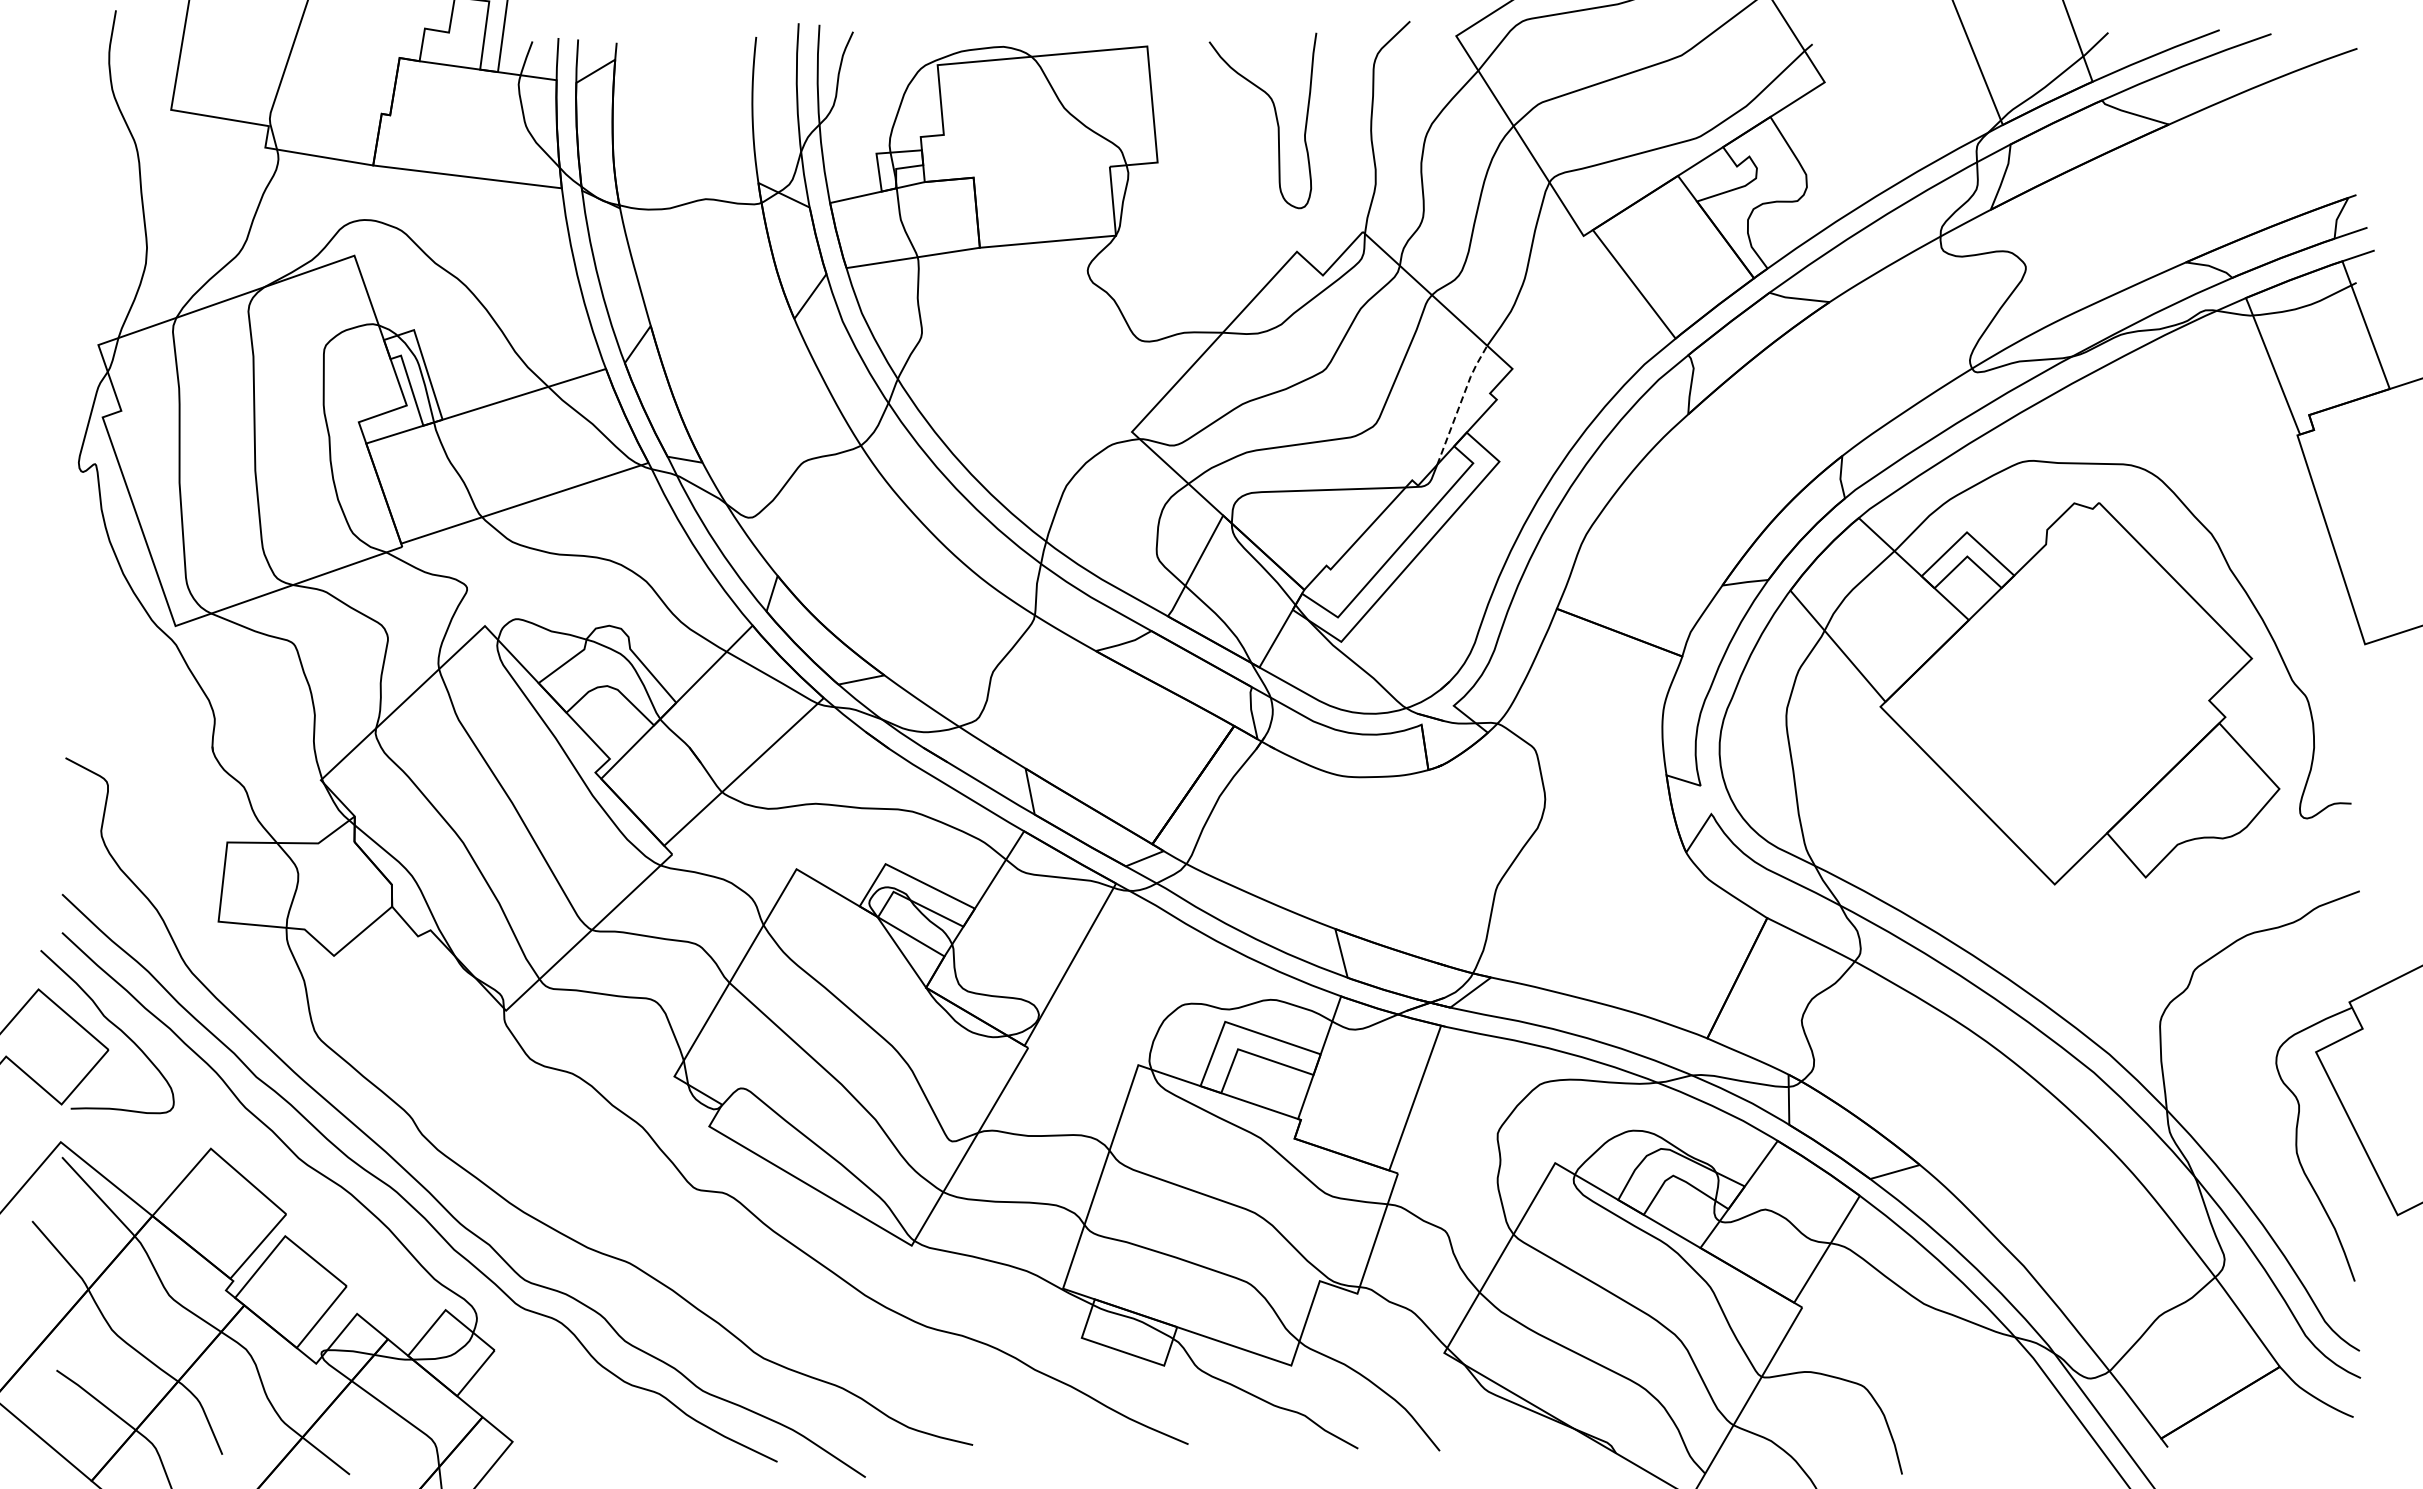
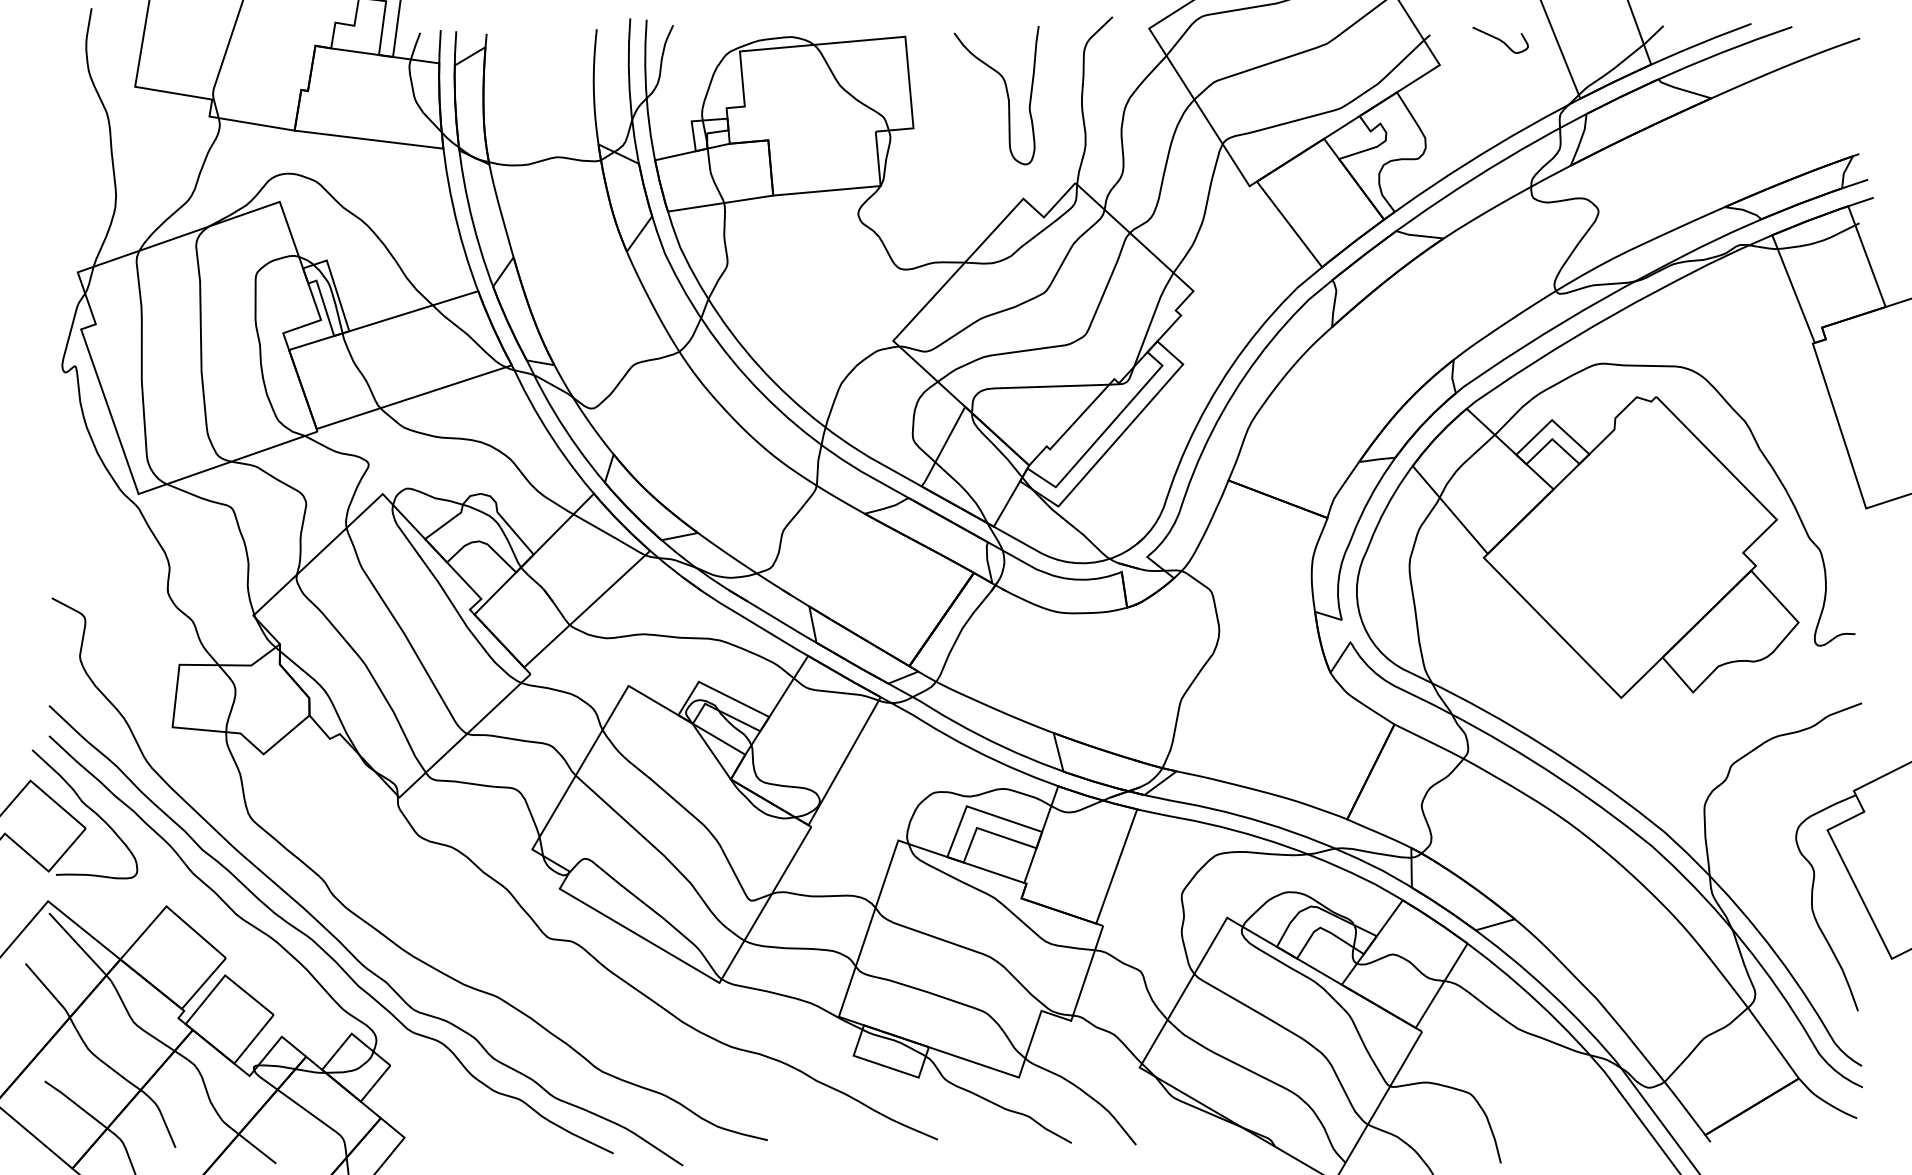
curve: (1901, 50) -> (1500, 39), added
line: (1460, 402) -> (1152, 317), dashed -> solid

